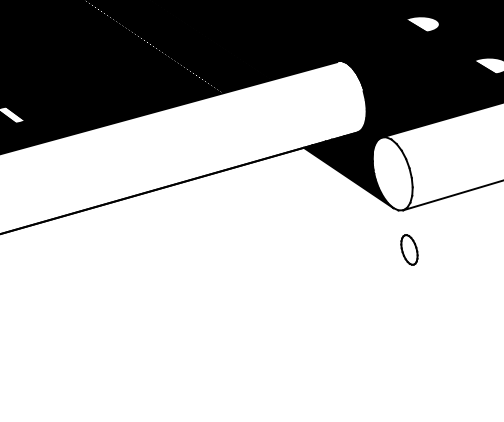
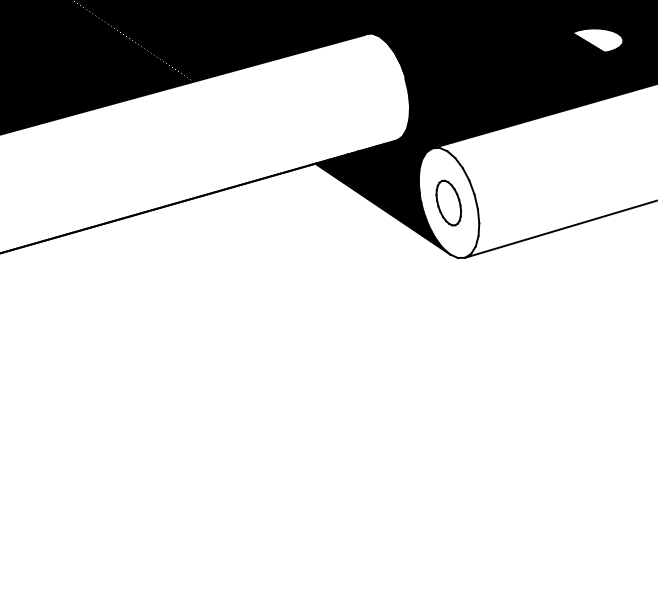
part: (409, 249) -> (448, 202), moved

